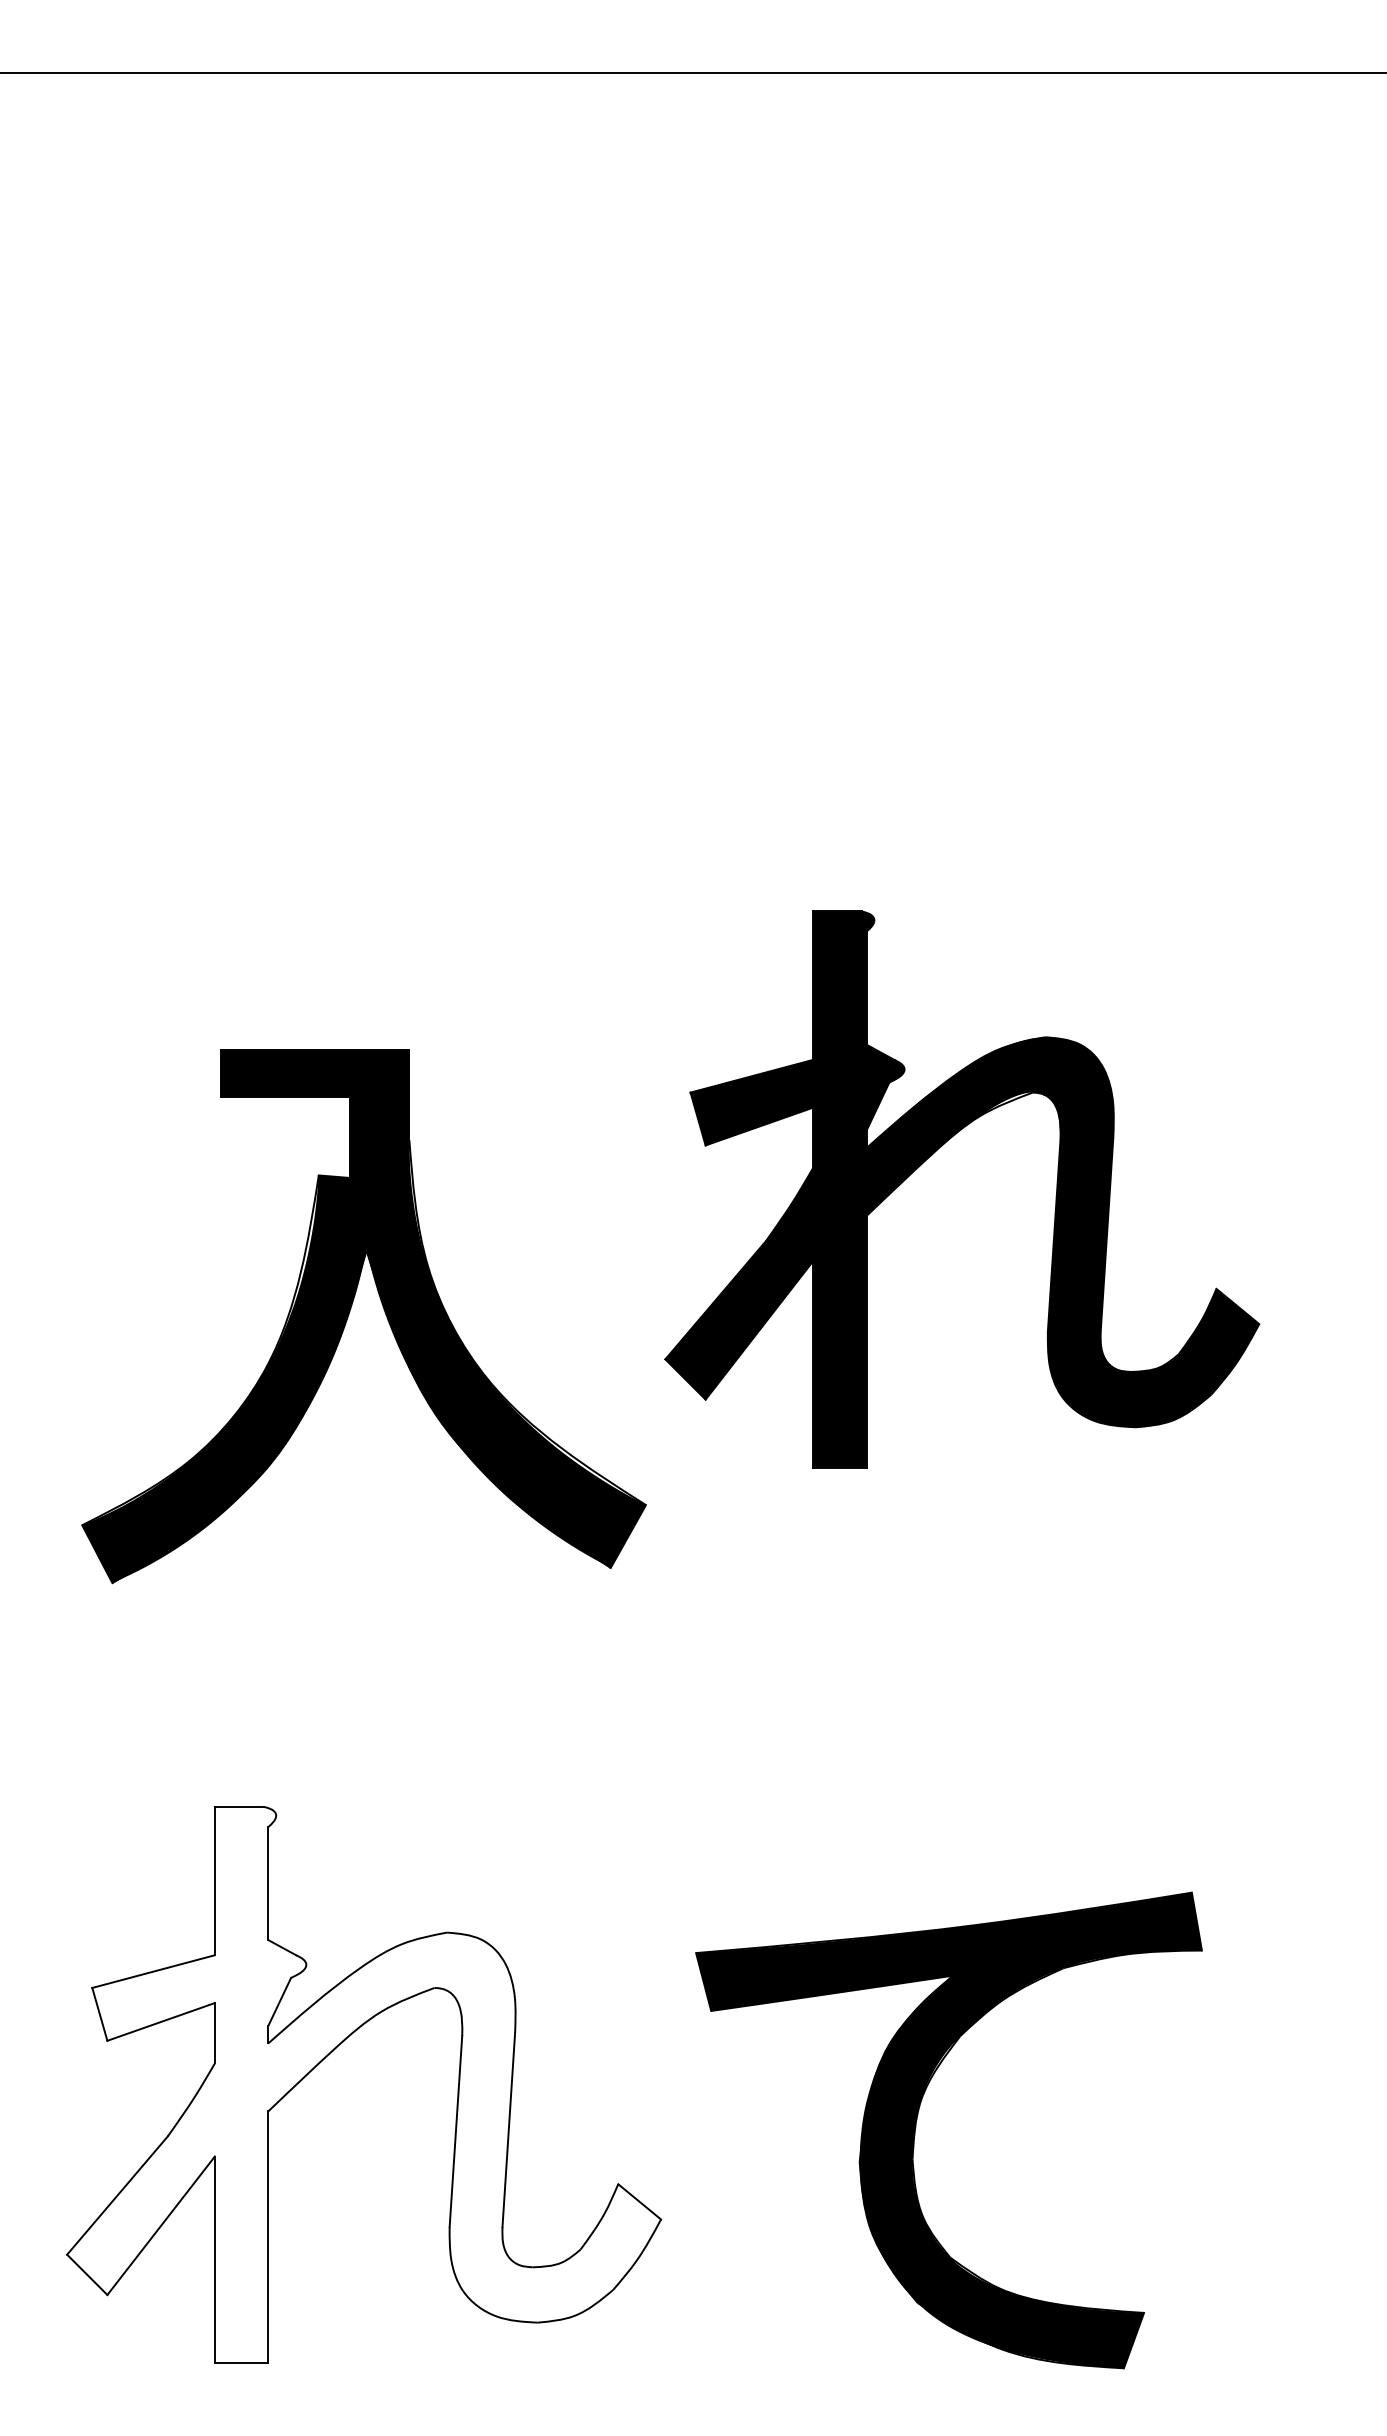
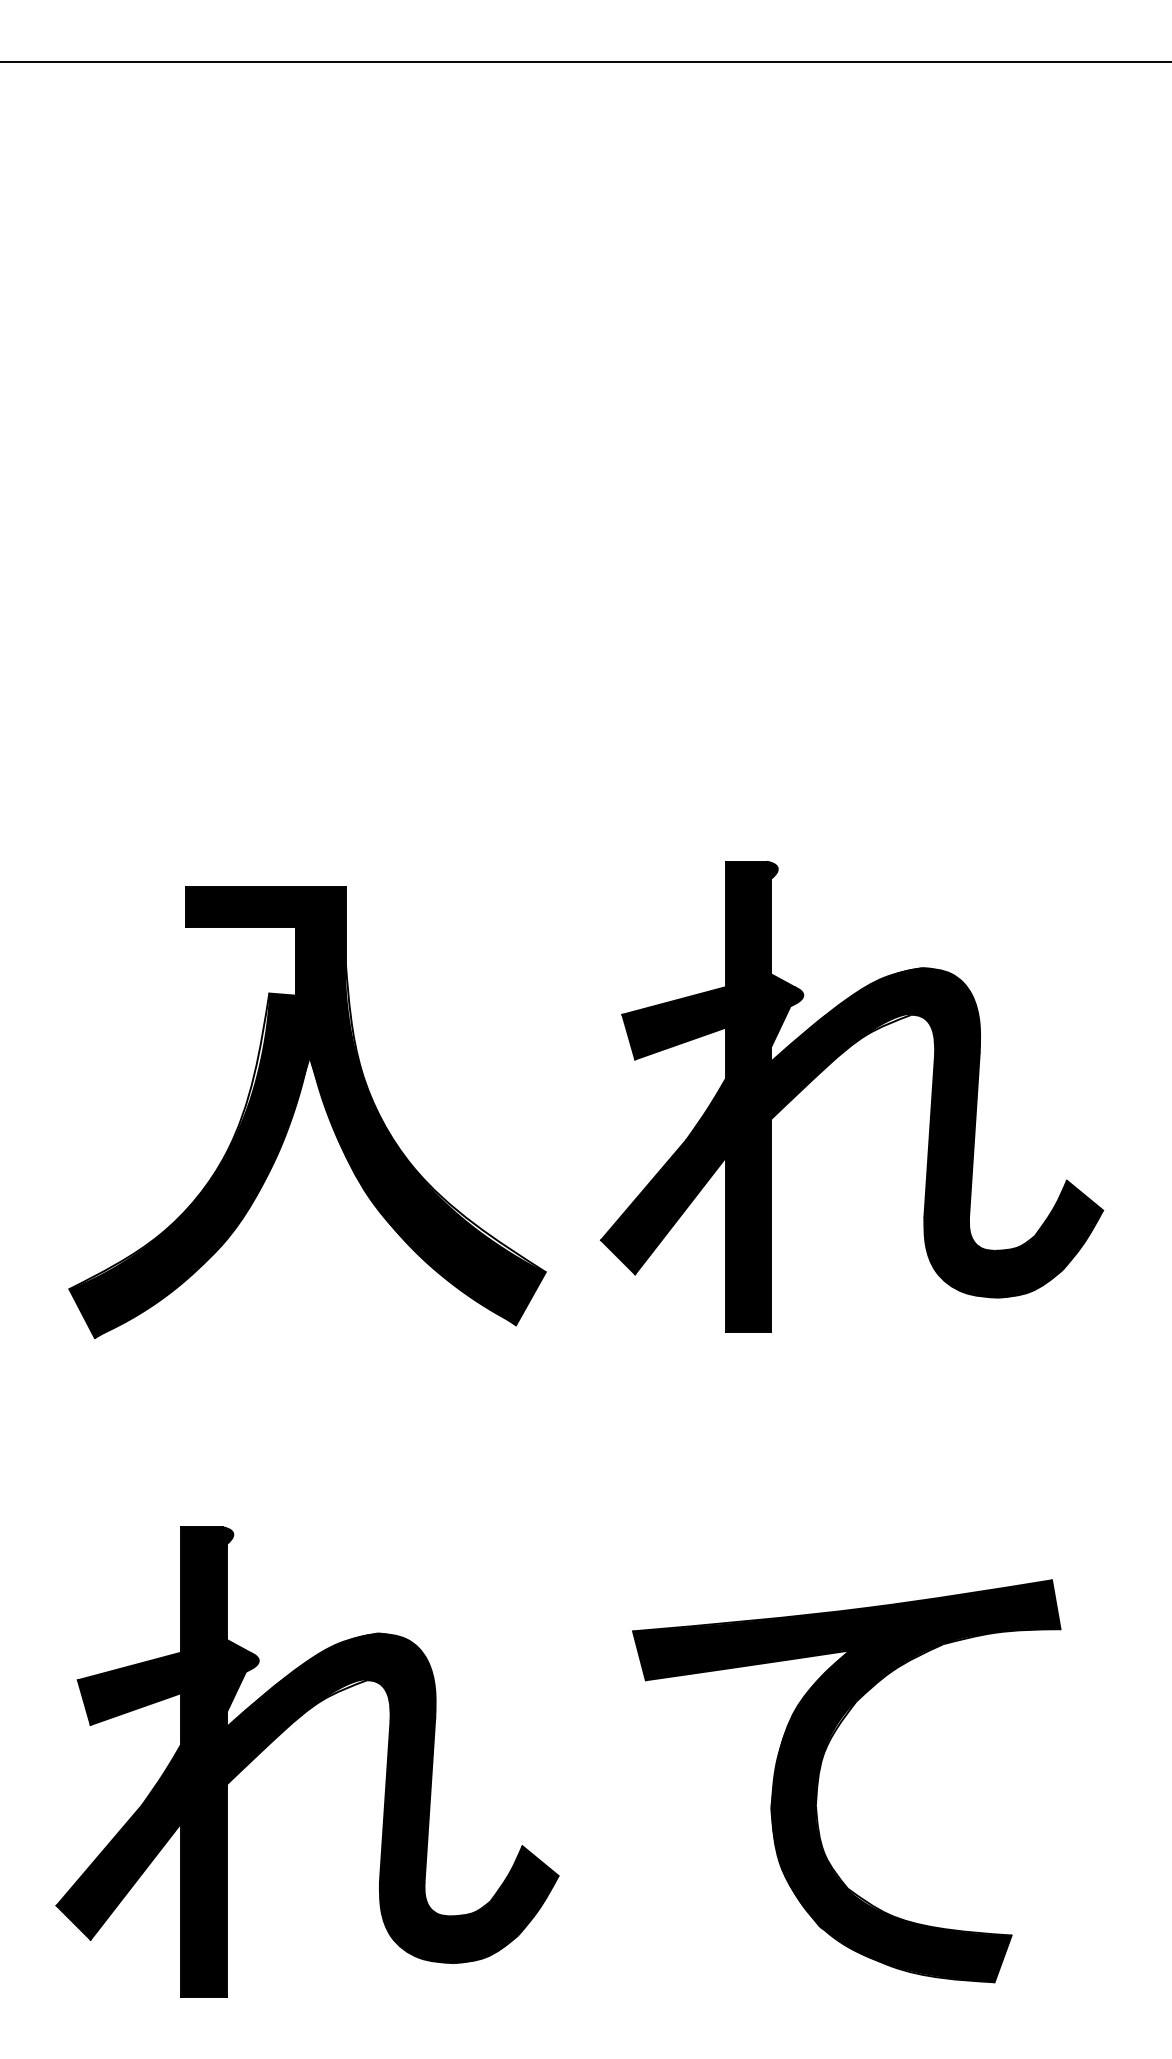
part: (930, 1157) -> (825, 1069), moved
fill: (364, 2084) -> (307, 1761), added
part: (916, 2127) -> (819, 1778), moved

